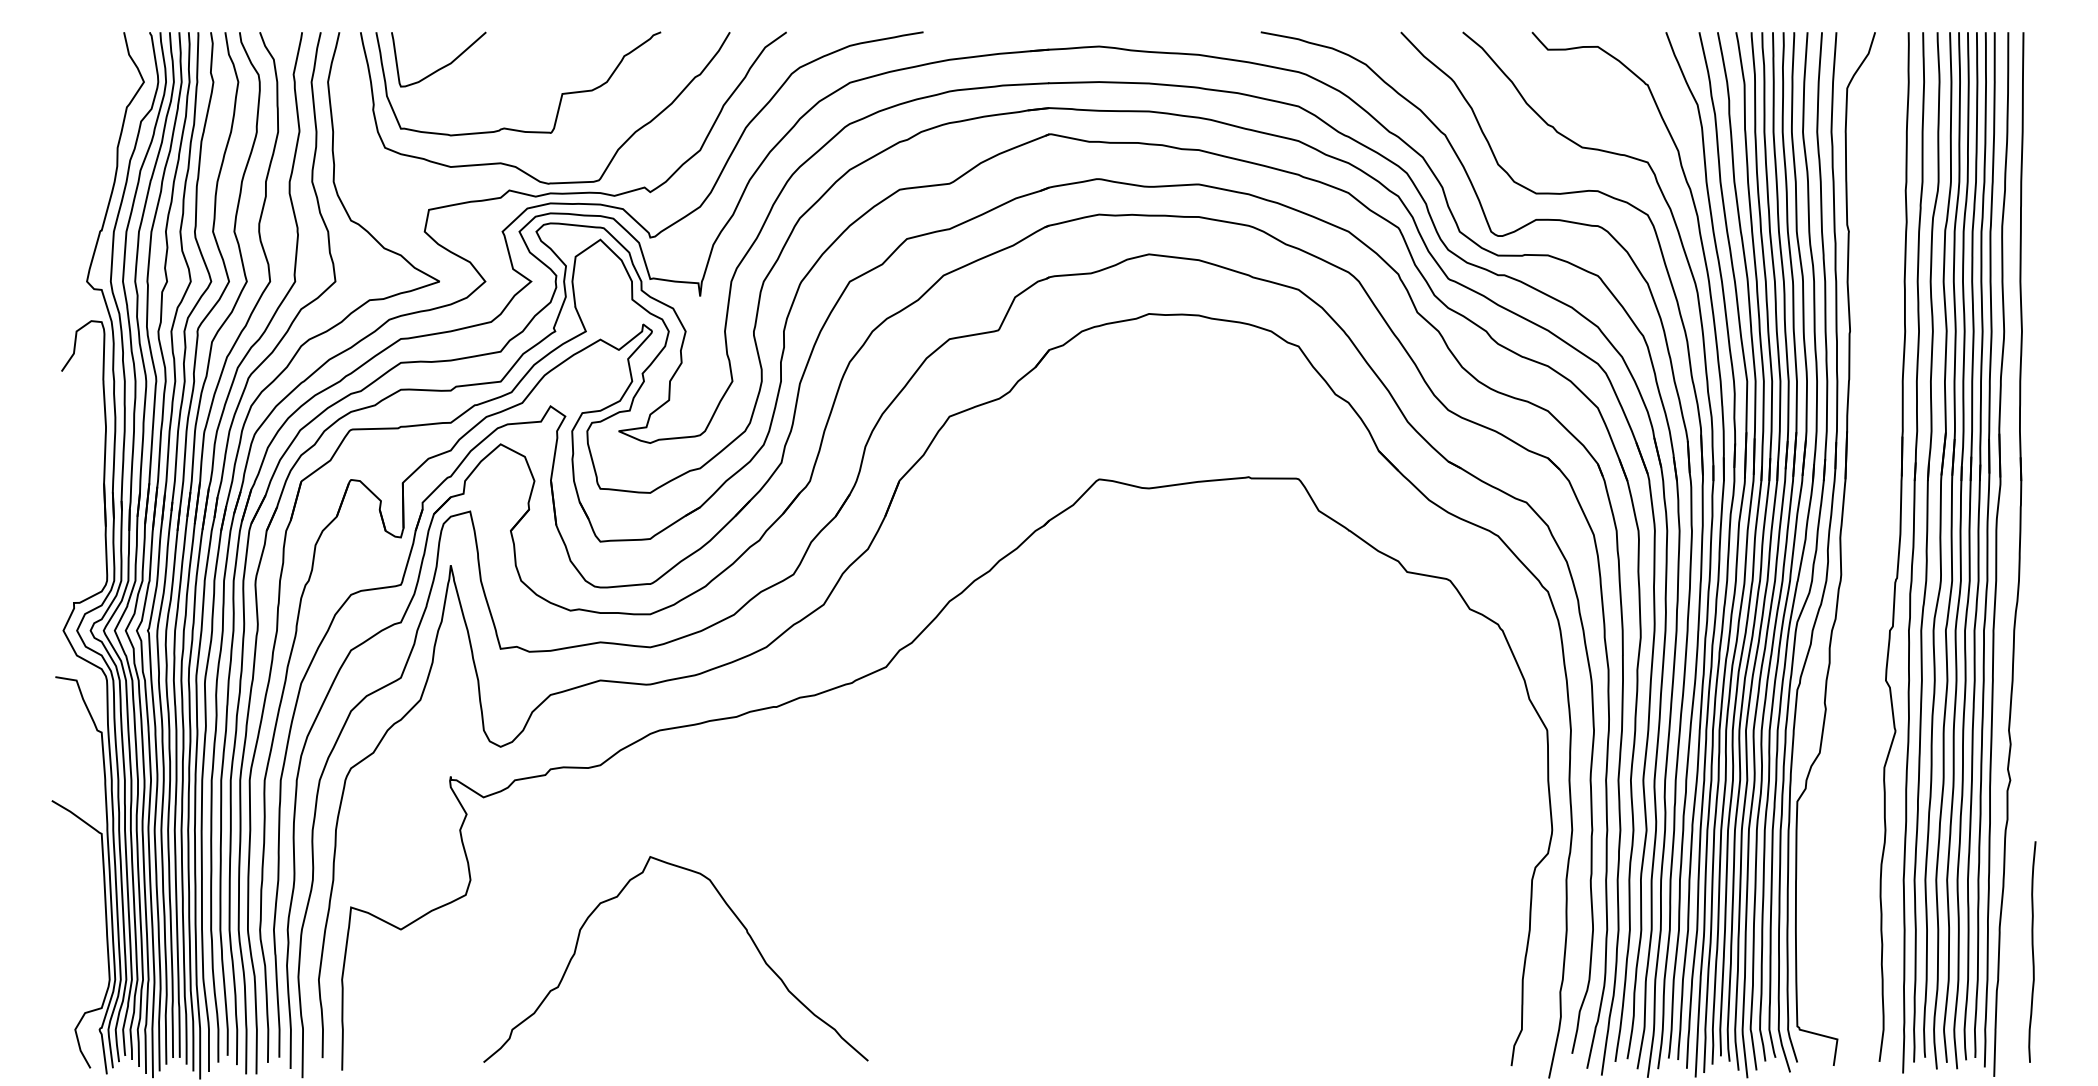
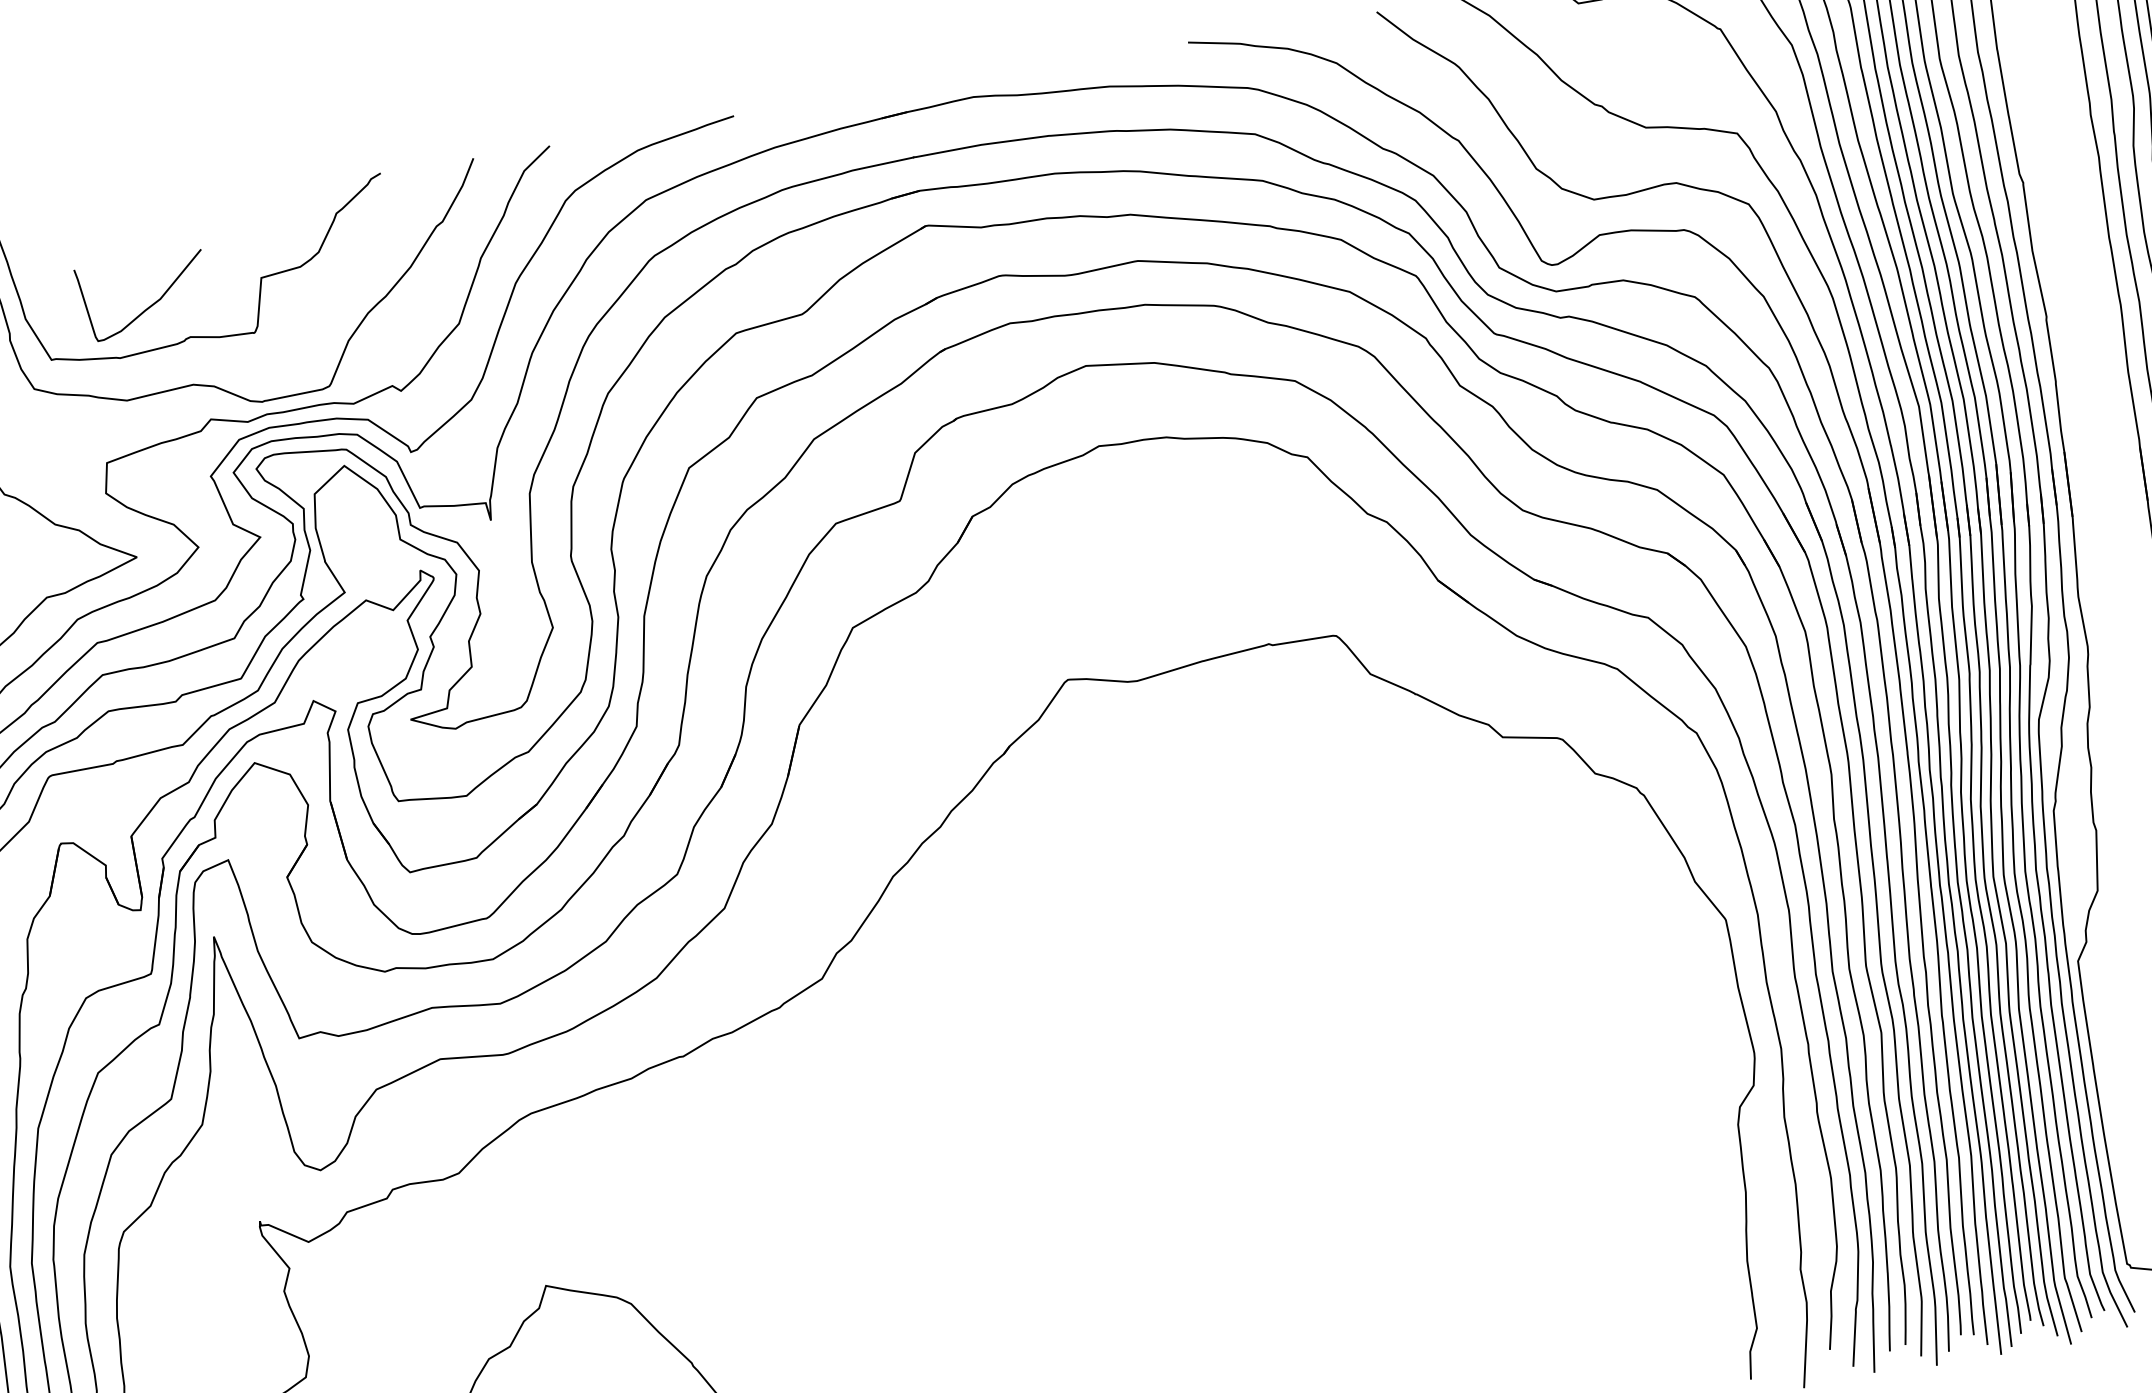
curve: (442, 66) -> (149, 305), moved

